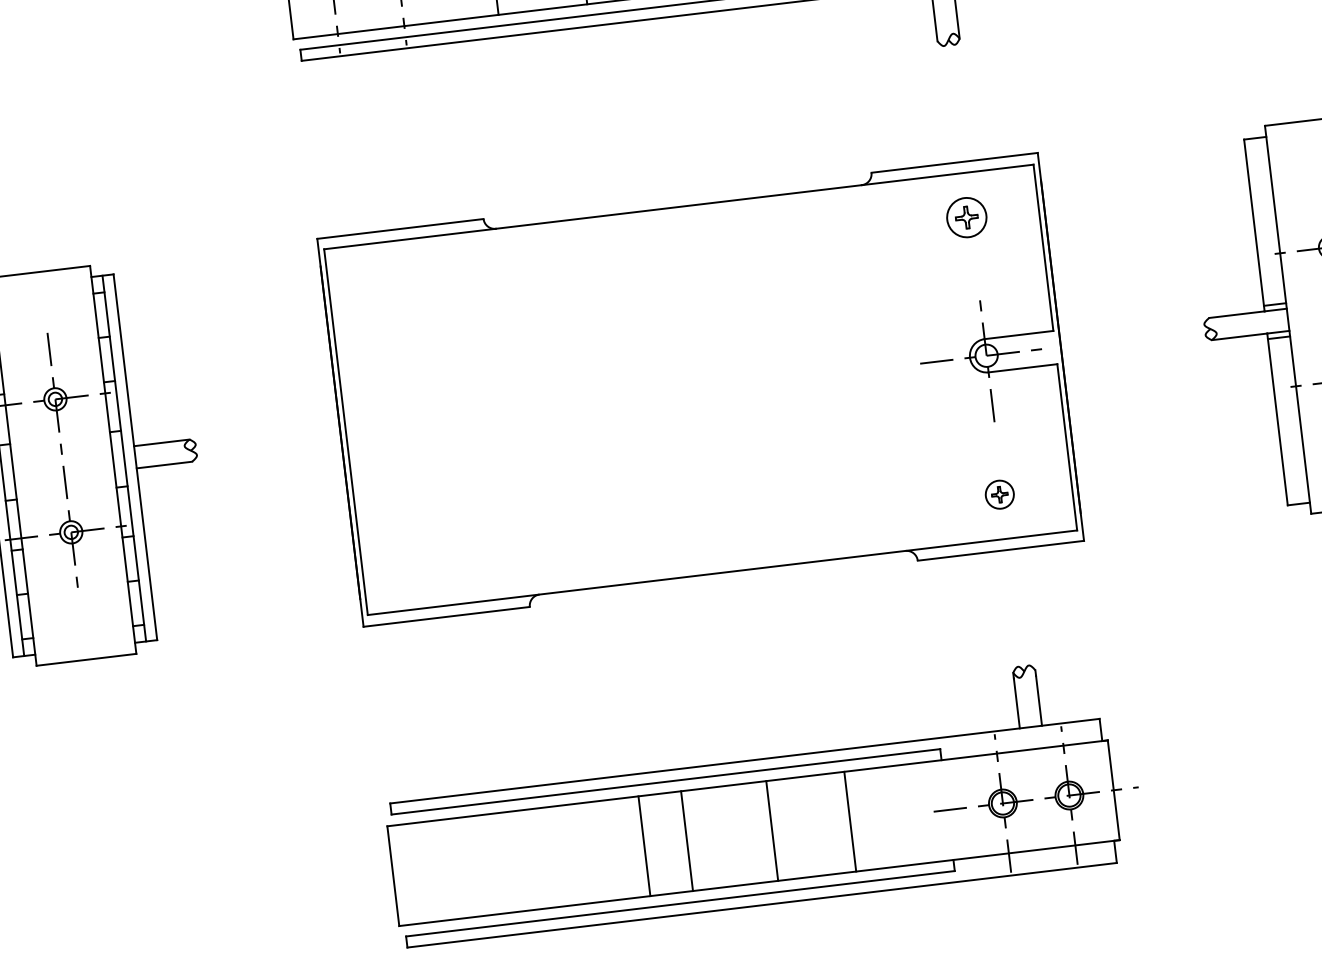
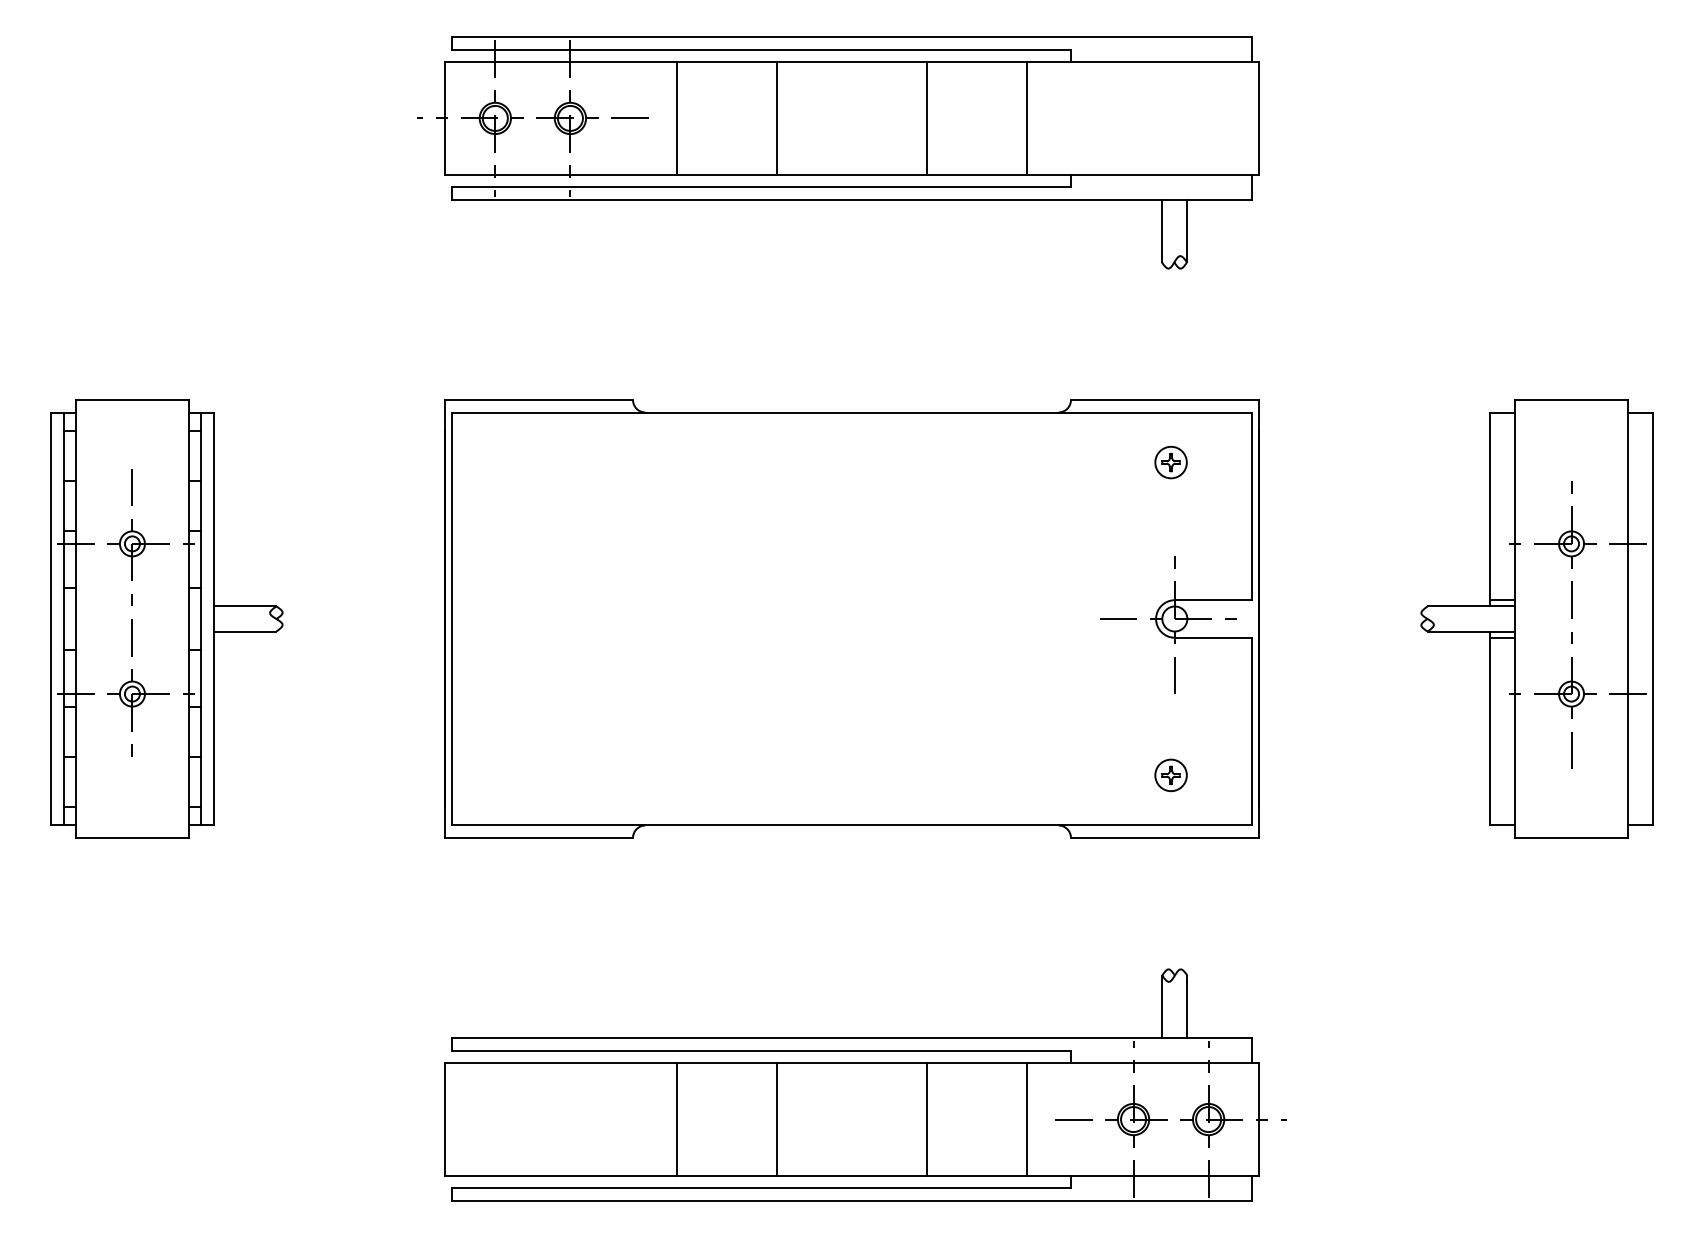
part: (966, 217) -> (1170, 462), size x0.71
line: (850, 821) -> (1027, 1119), moved
line: (772, 830) -> (927, 1119), moved
line: (644, 846) -> (676, 1119), moved

